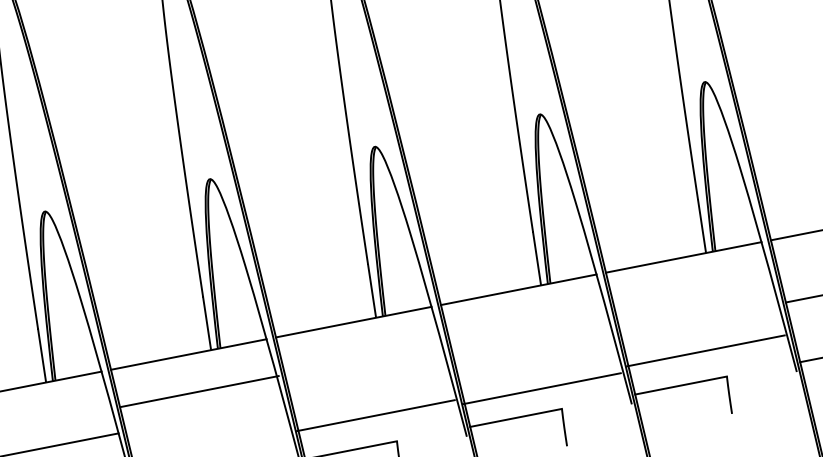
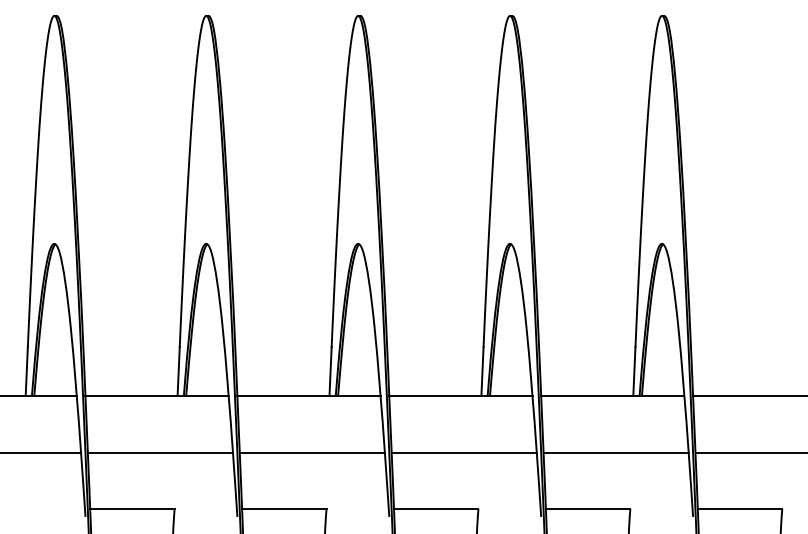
line: (705, 351) -> (615, 453), moved
line: (541, 388) -> (463, 453), moved
line: (199, 391) -> (160, 453), moved
line: (375, 415) -> (311, 453), moved

